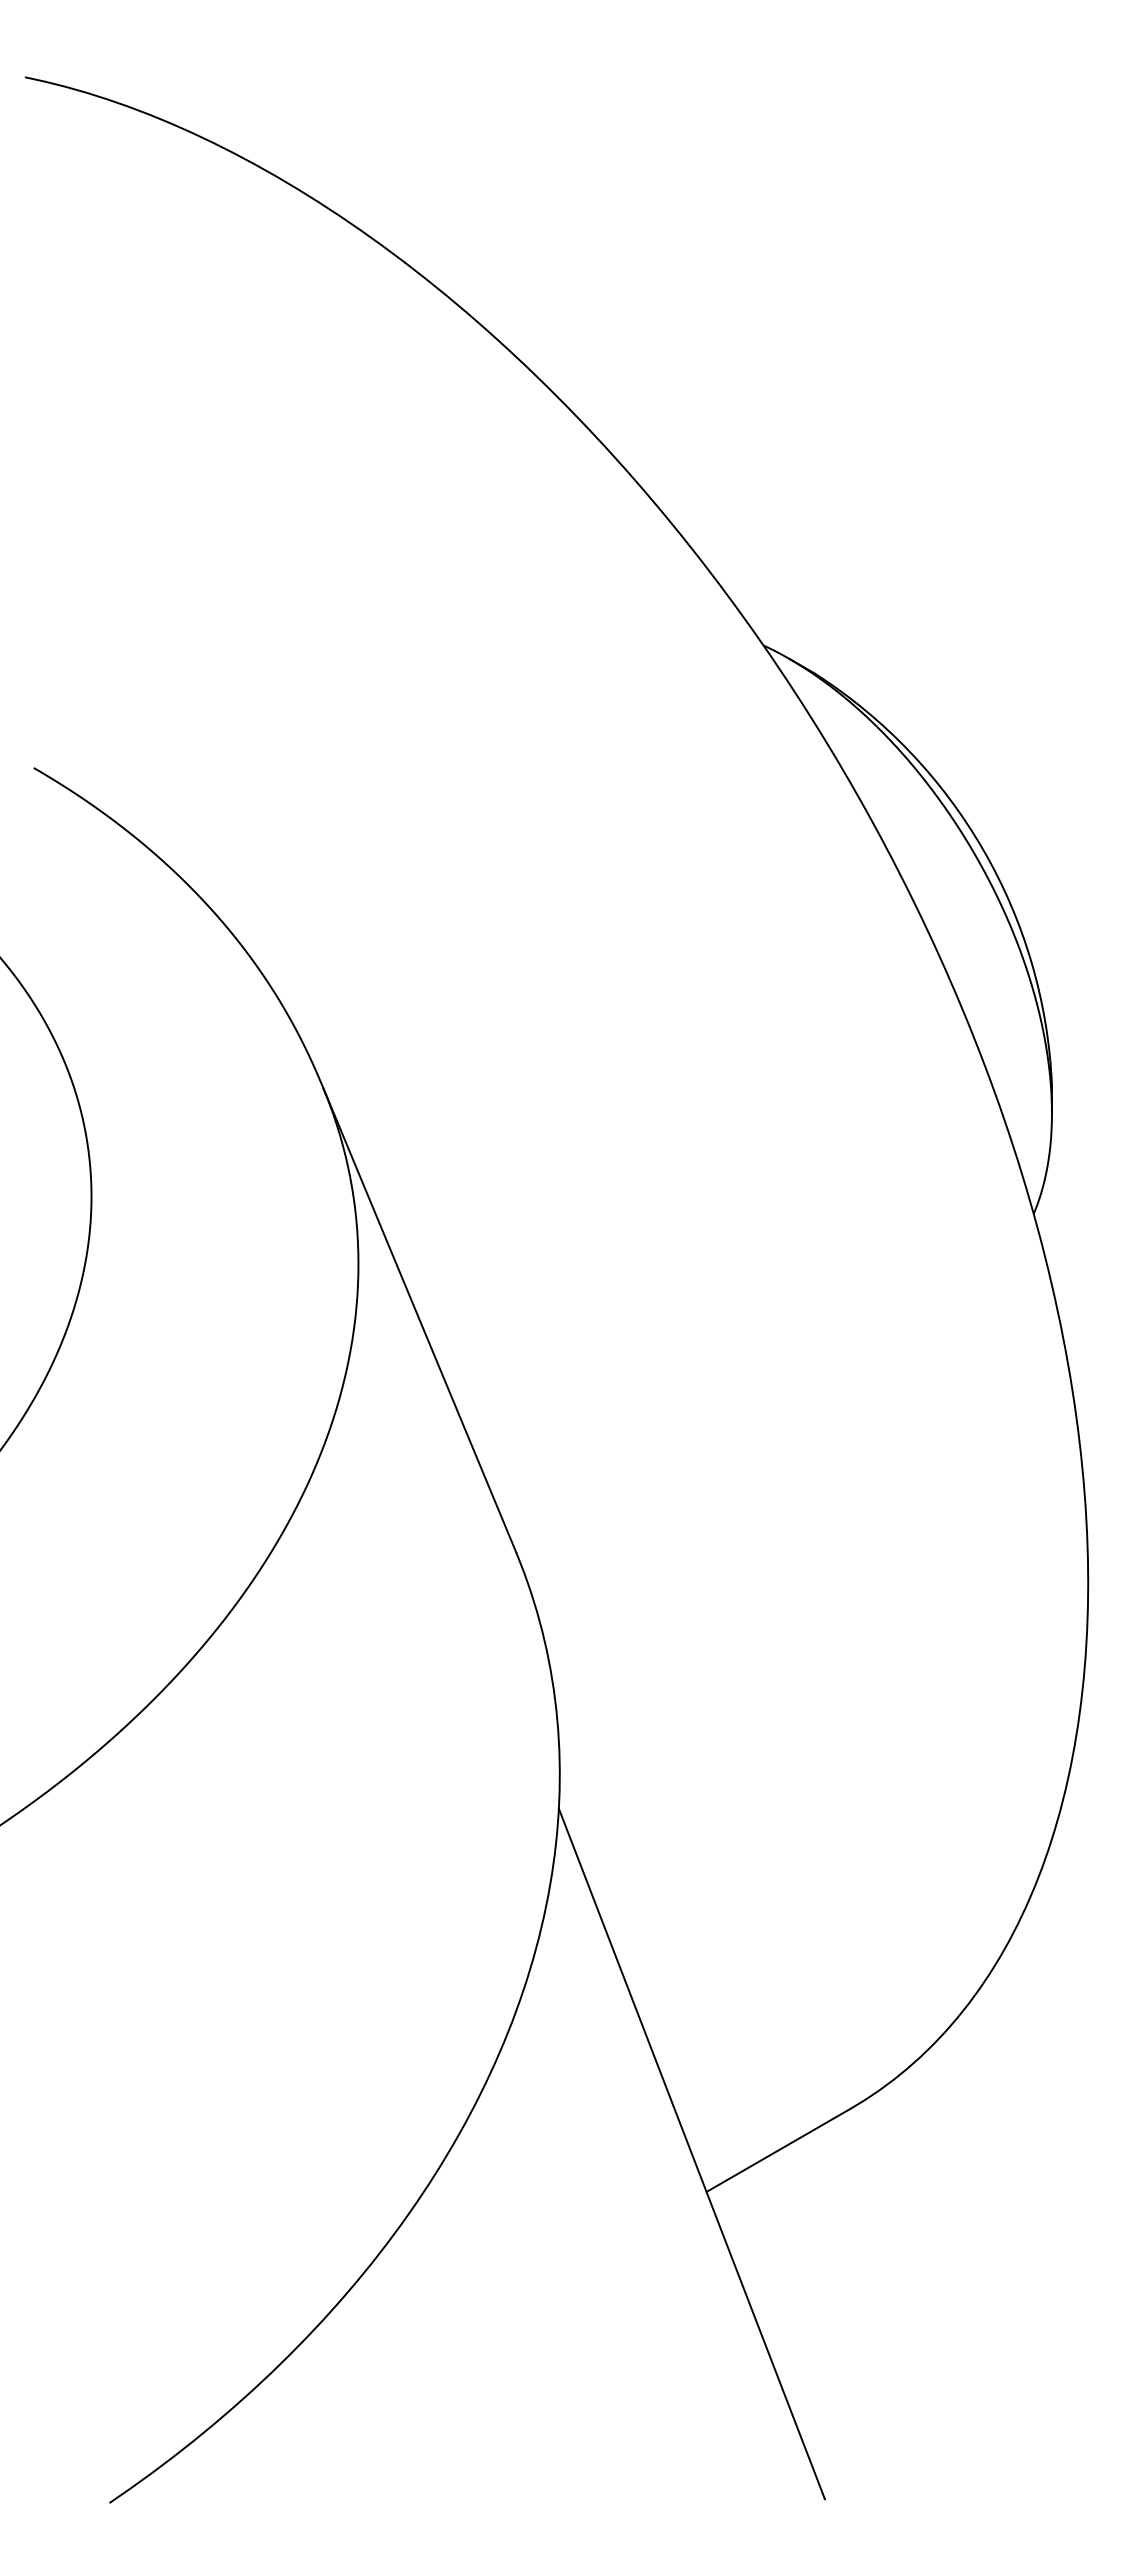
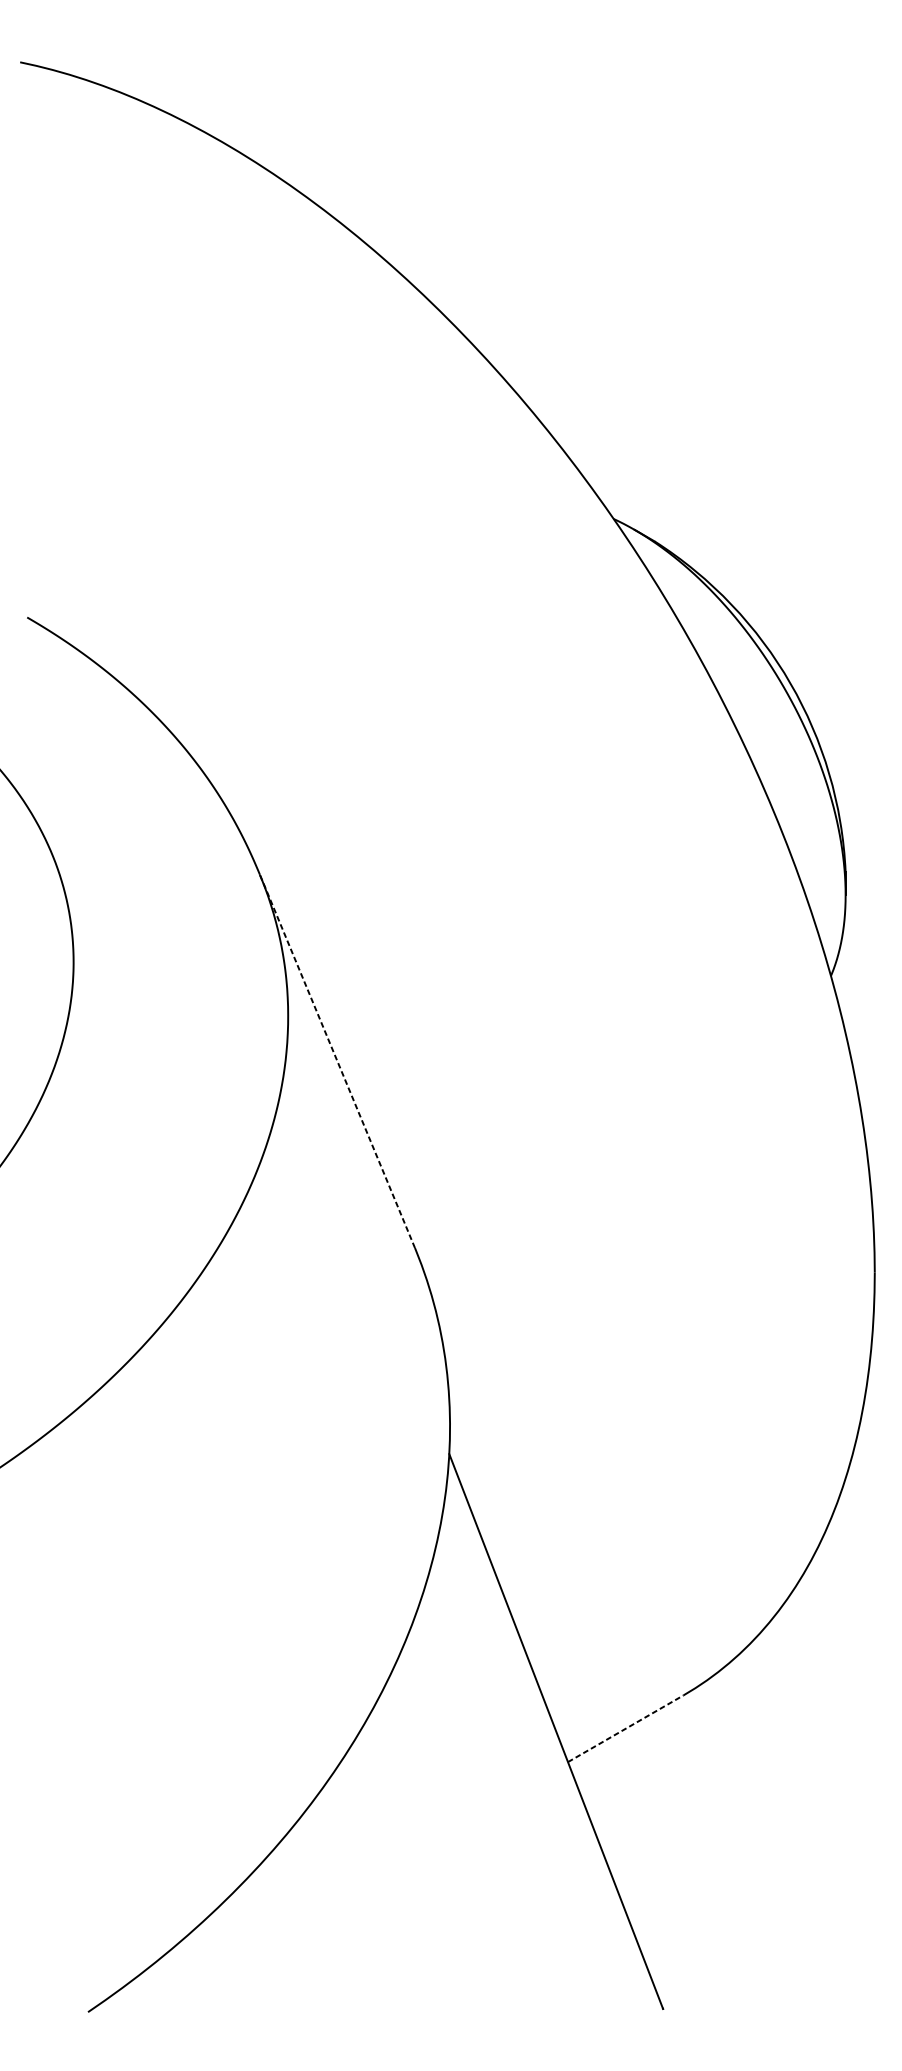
line: (419, 1319) -> (337, 1060), solid -> dashed
line: (778, 2150) -> (625, 1728), solid -> dashed

